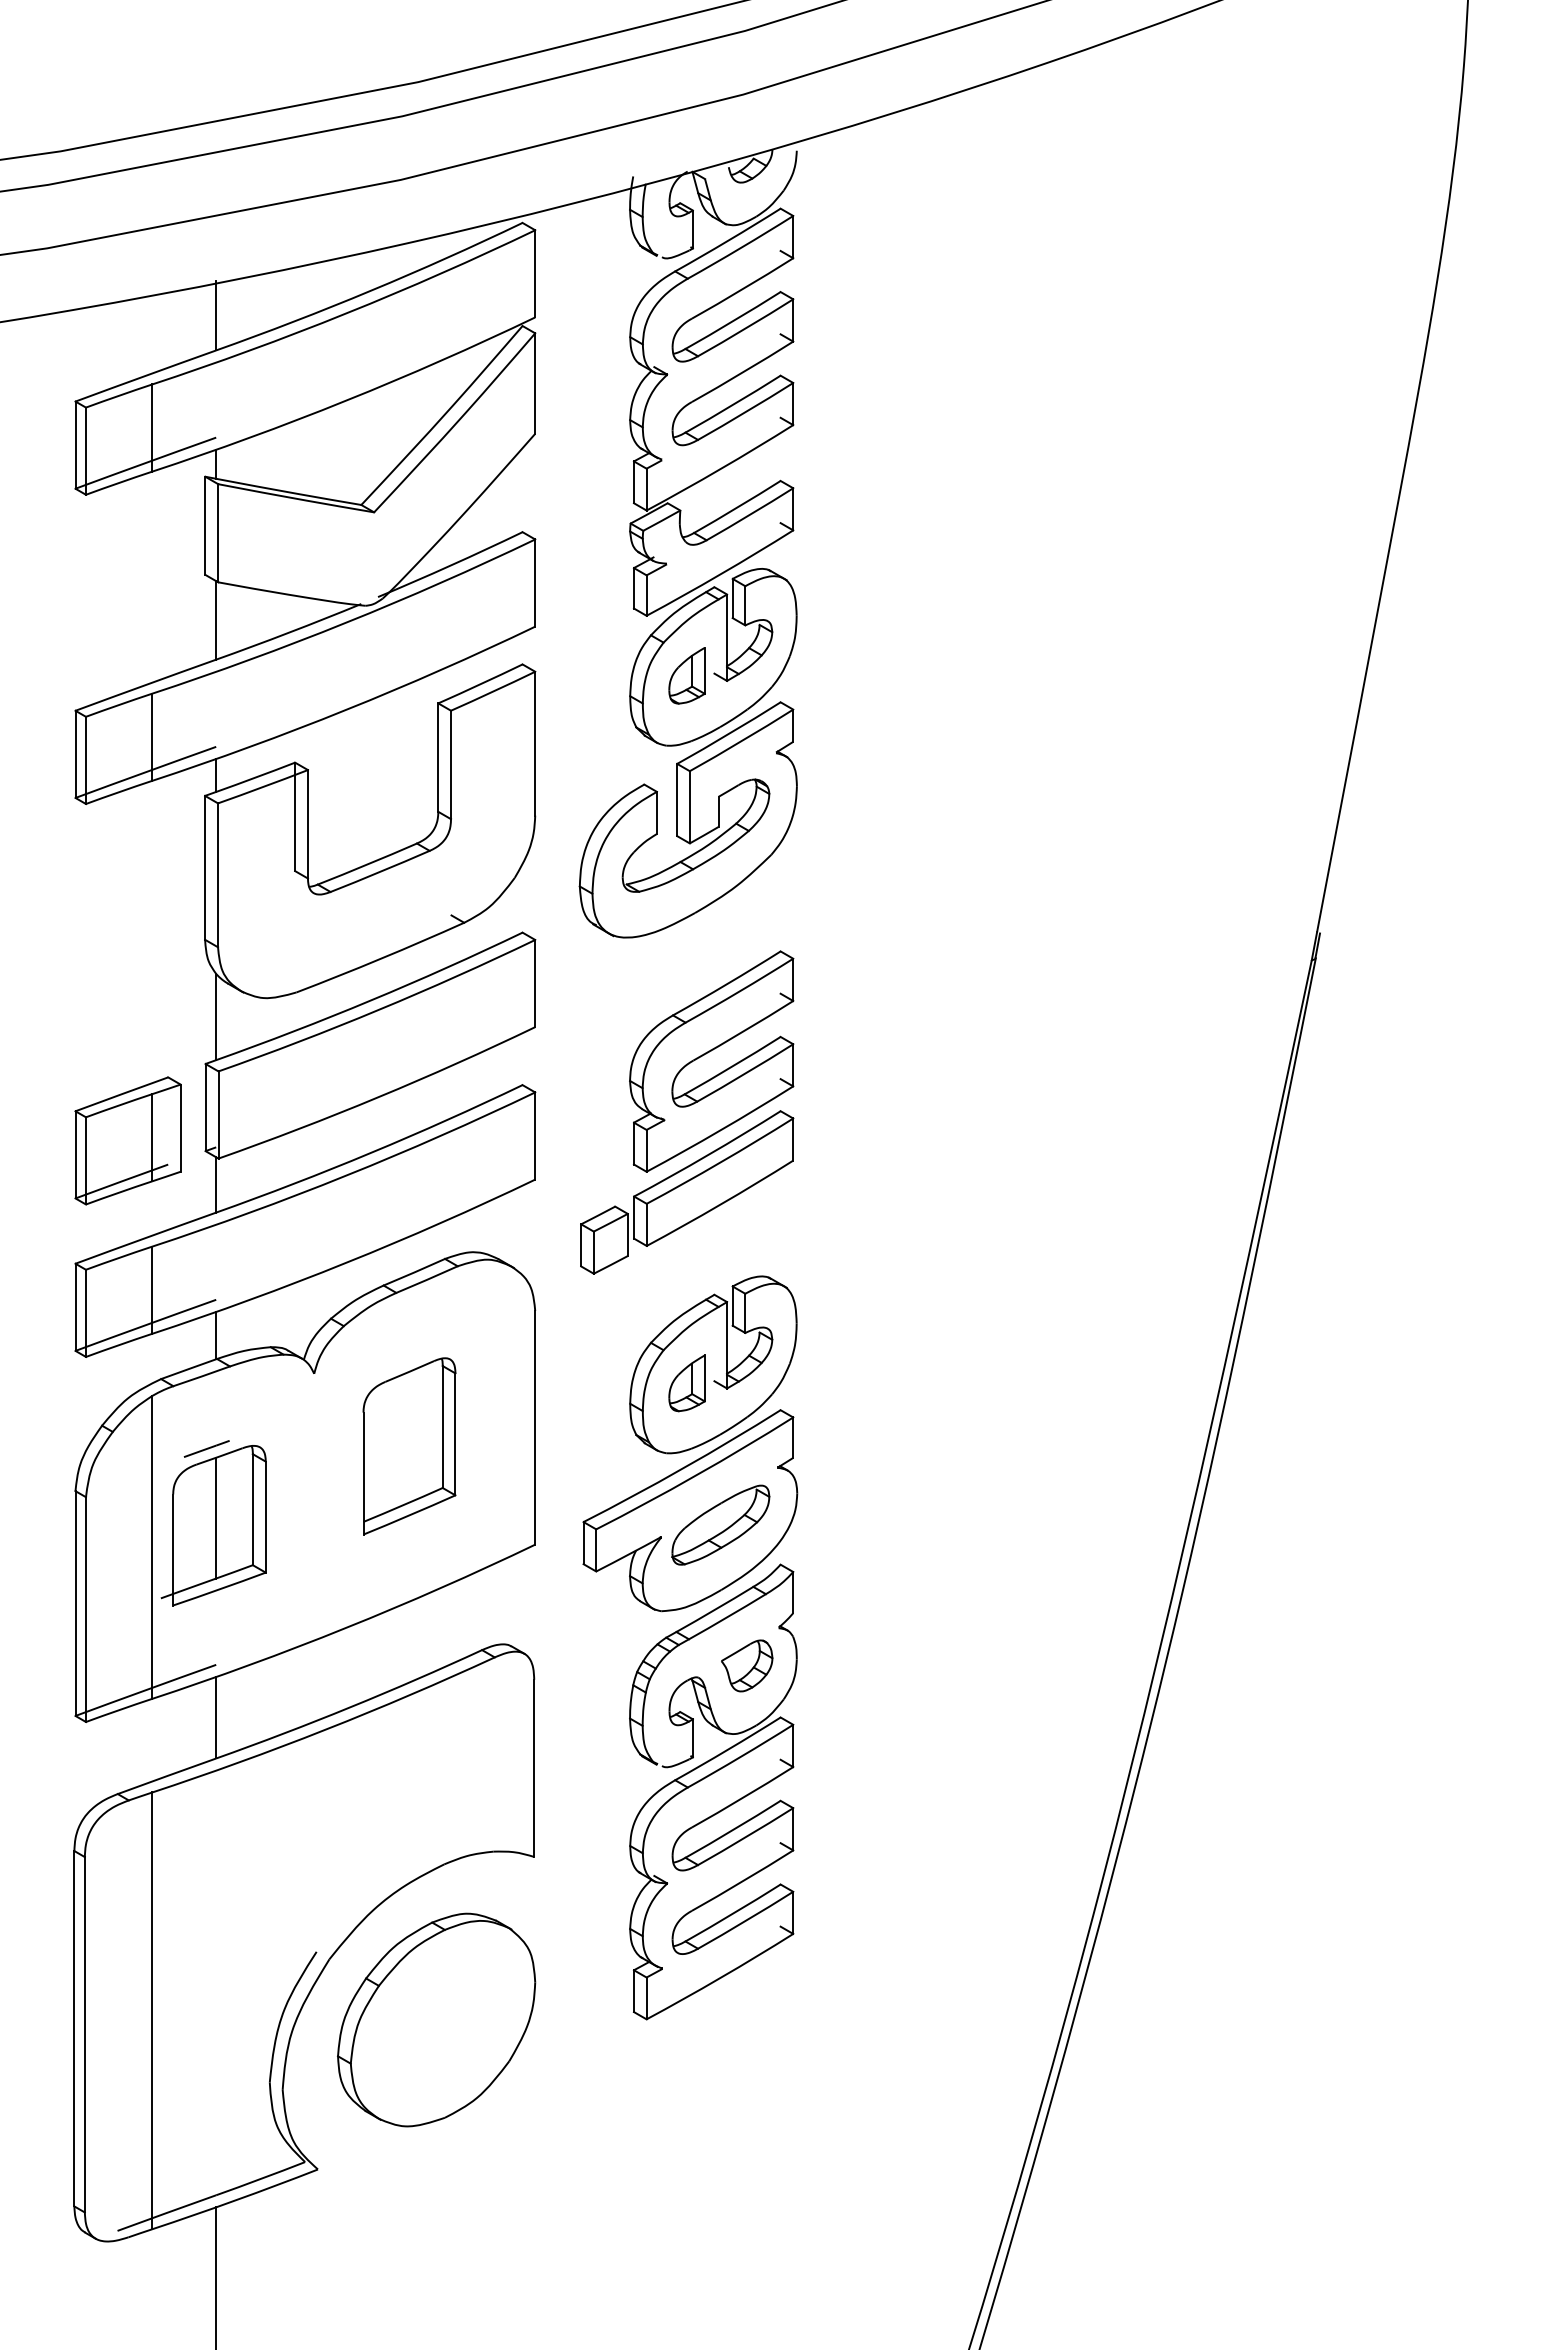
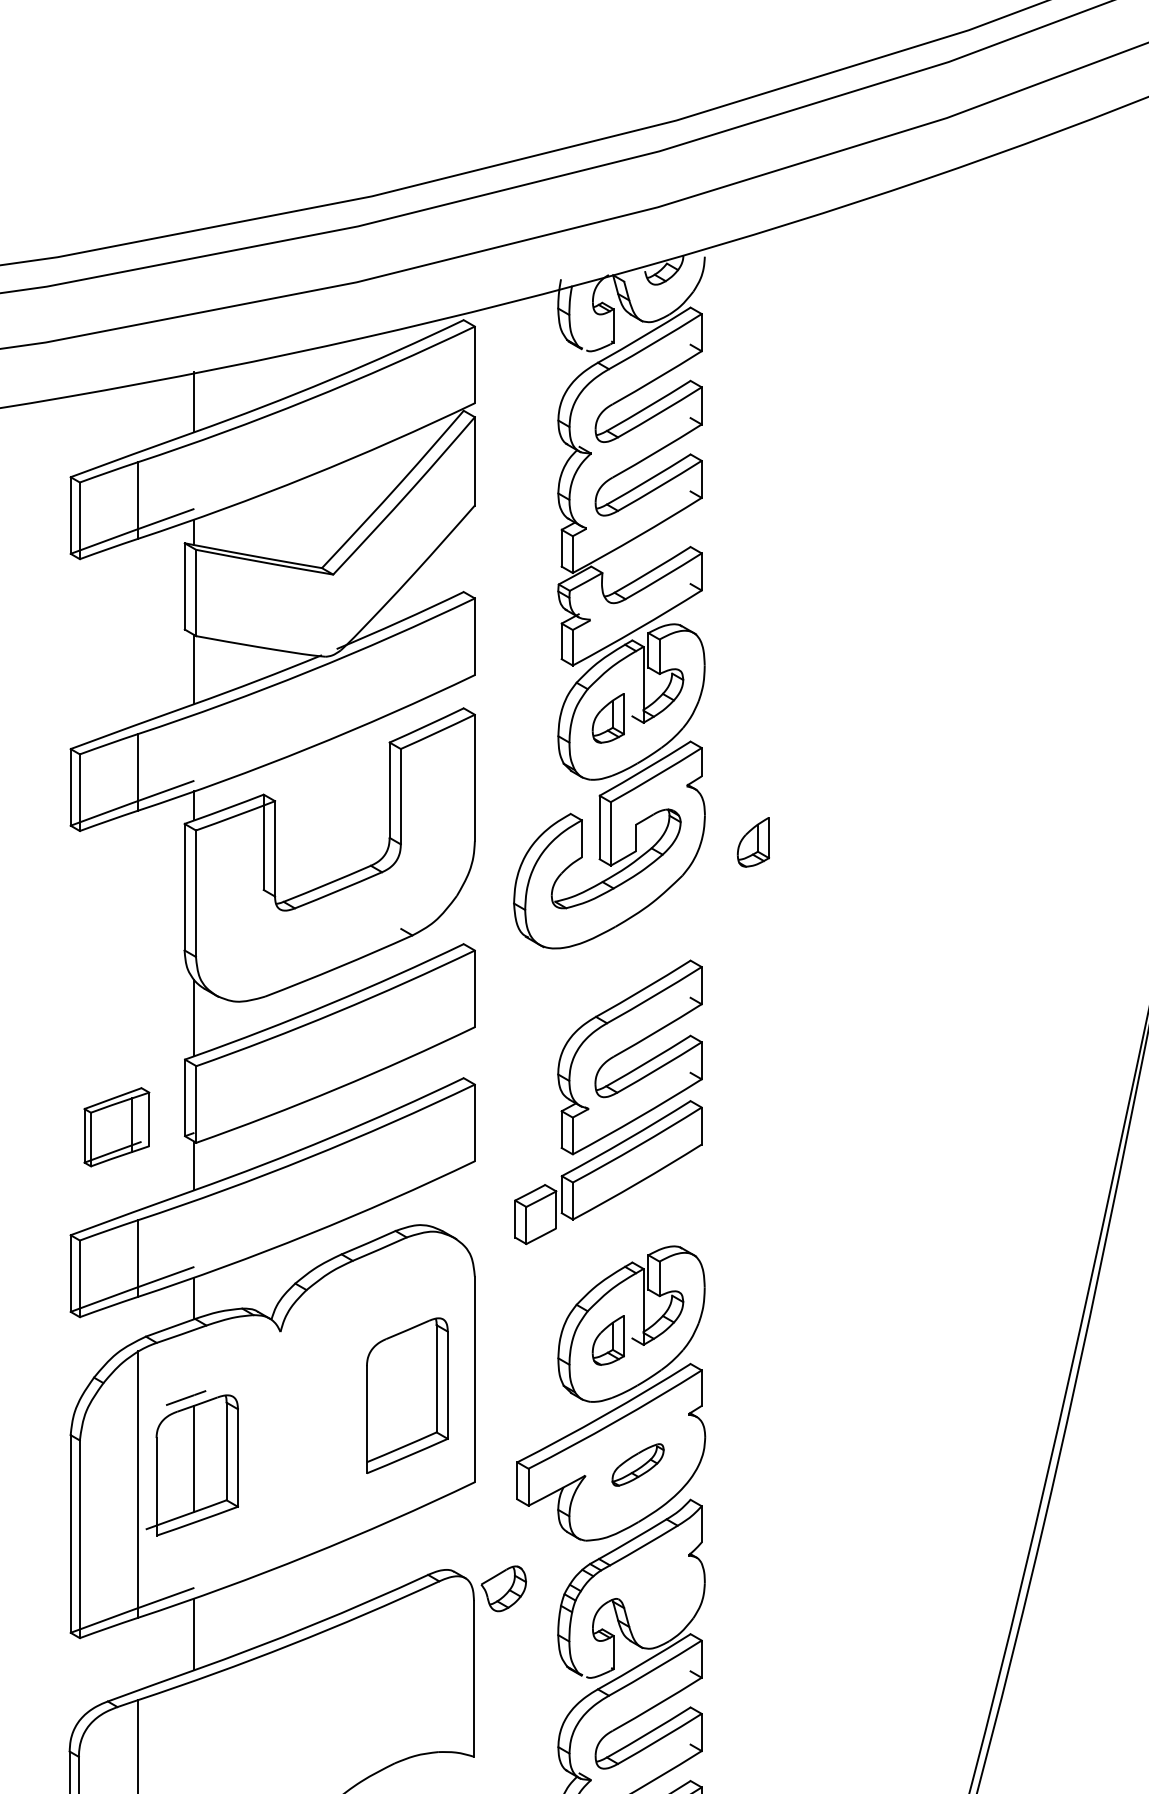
part: (851, 816) -> (752, 842), added
part: (127, 1140) -> (116, 1126), size x0.7
part: (409, 1446) -> (407, 1395), moved
part: (720, 1524) -> (637, 1464), size x0.6
part: (747, 1665) -> (504, 1588), moved

